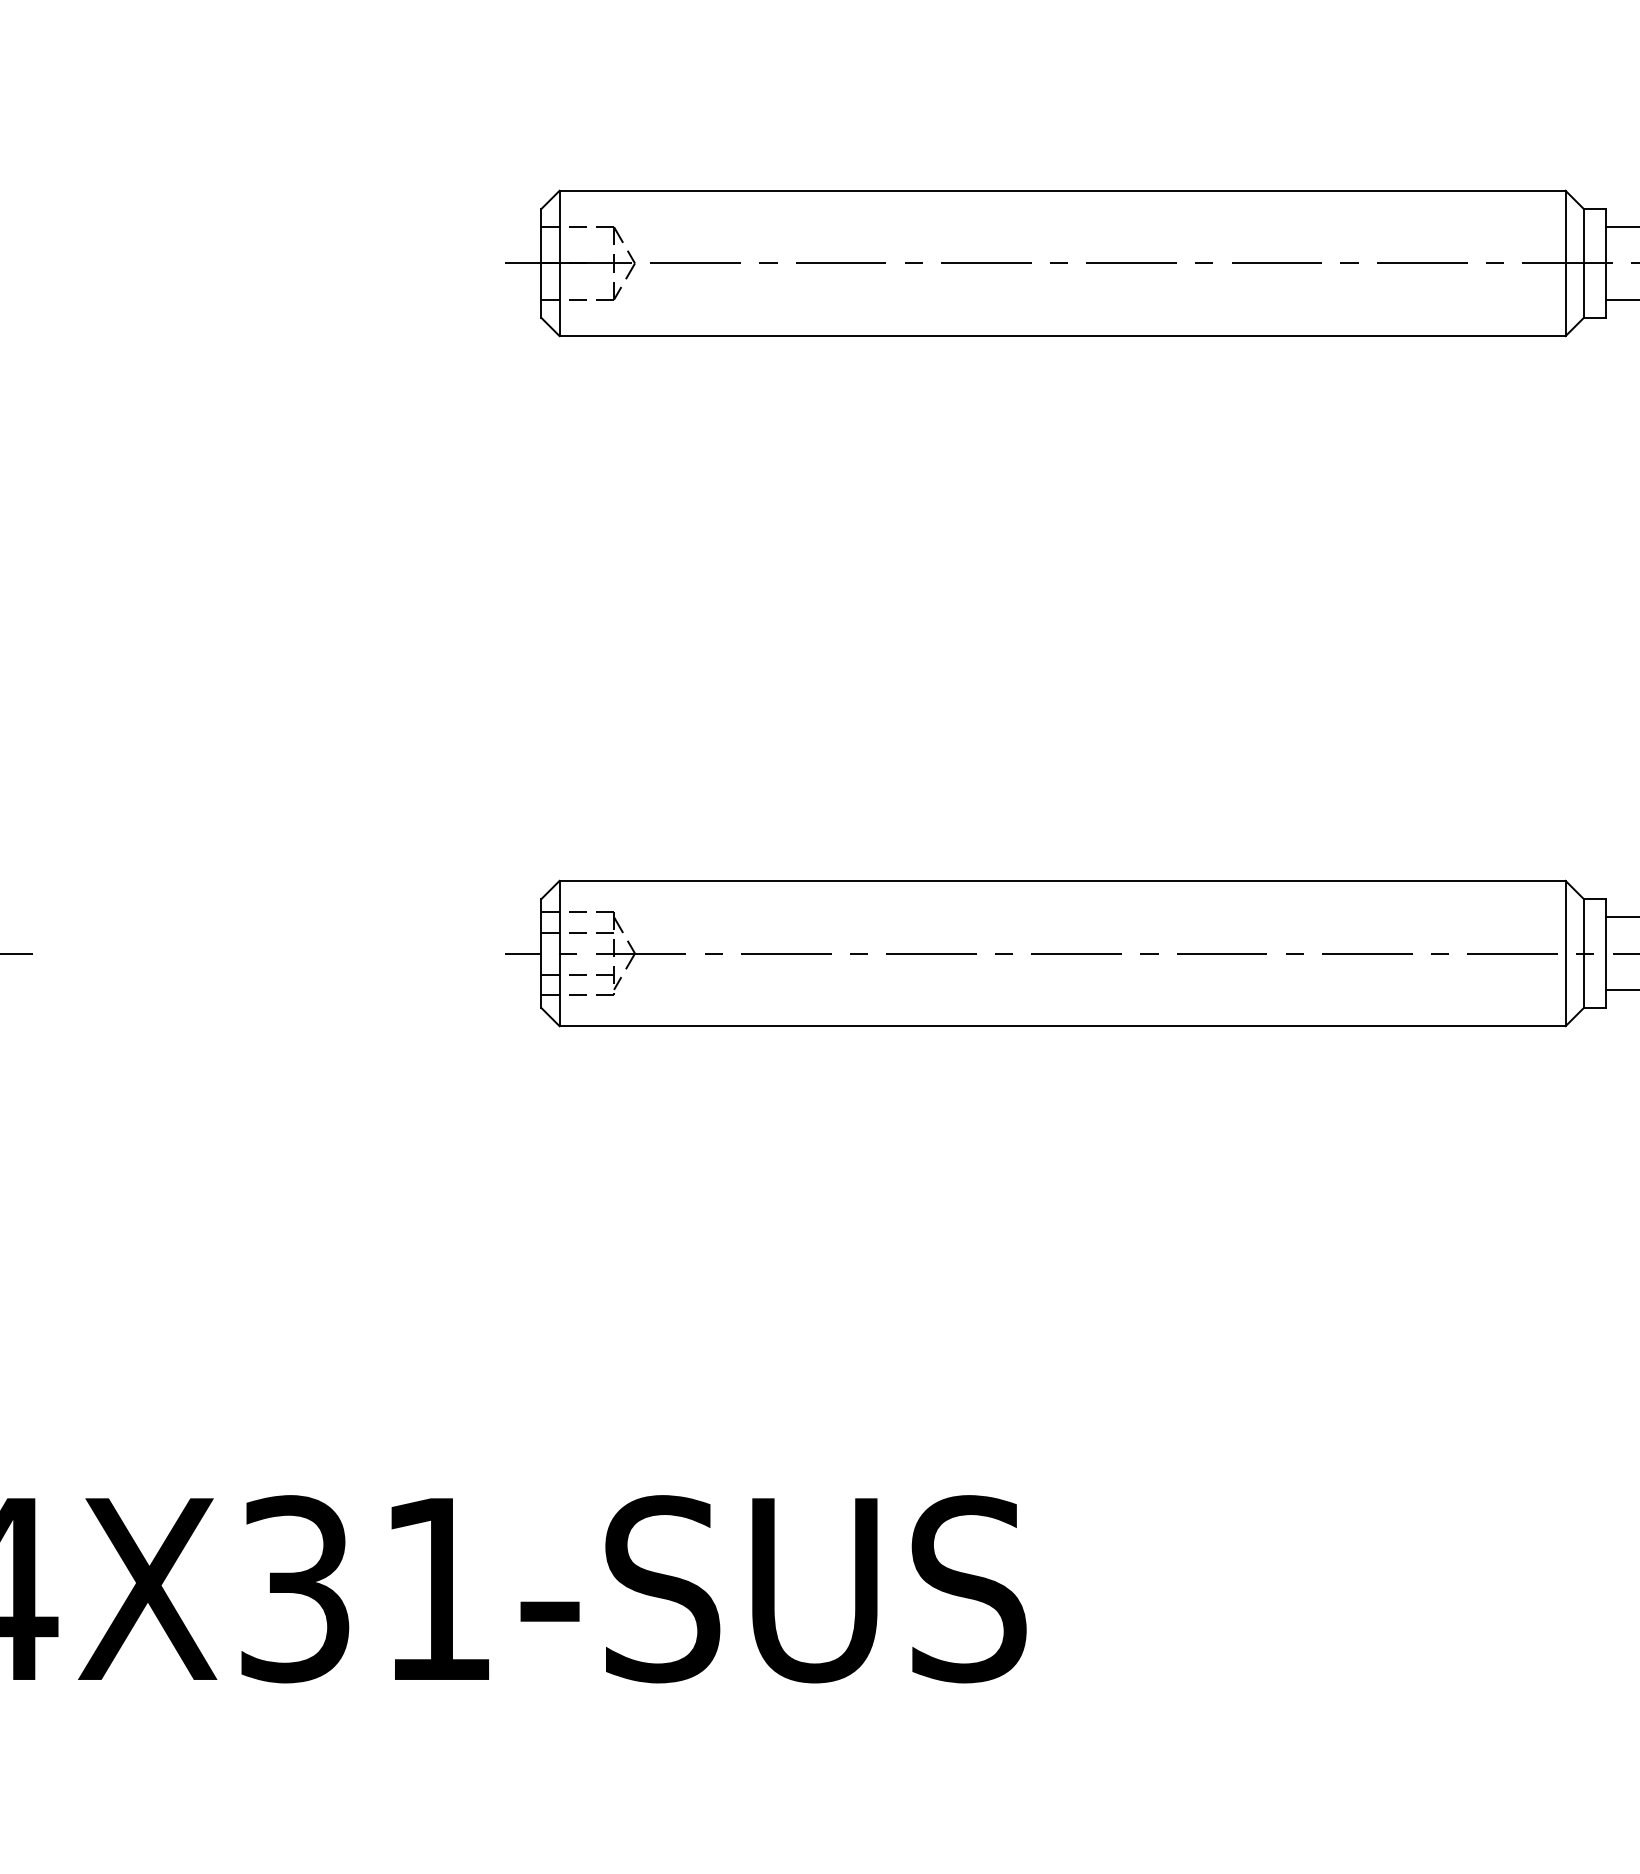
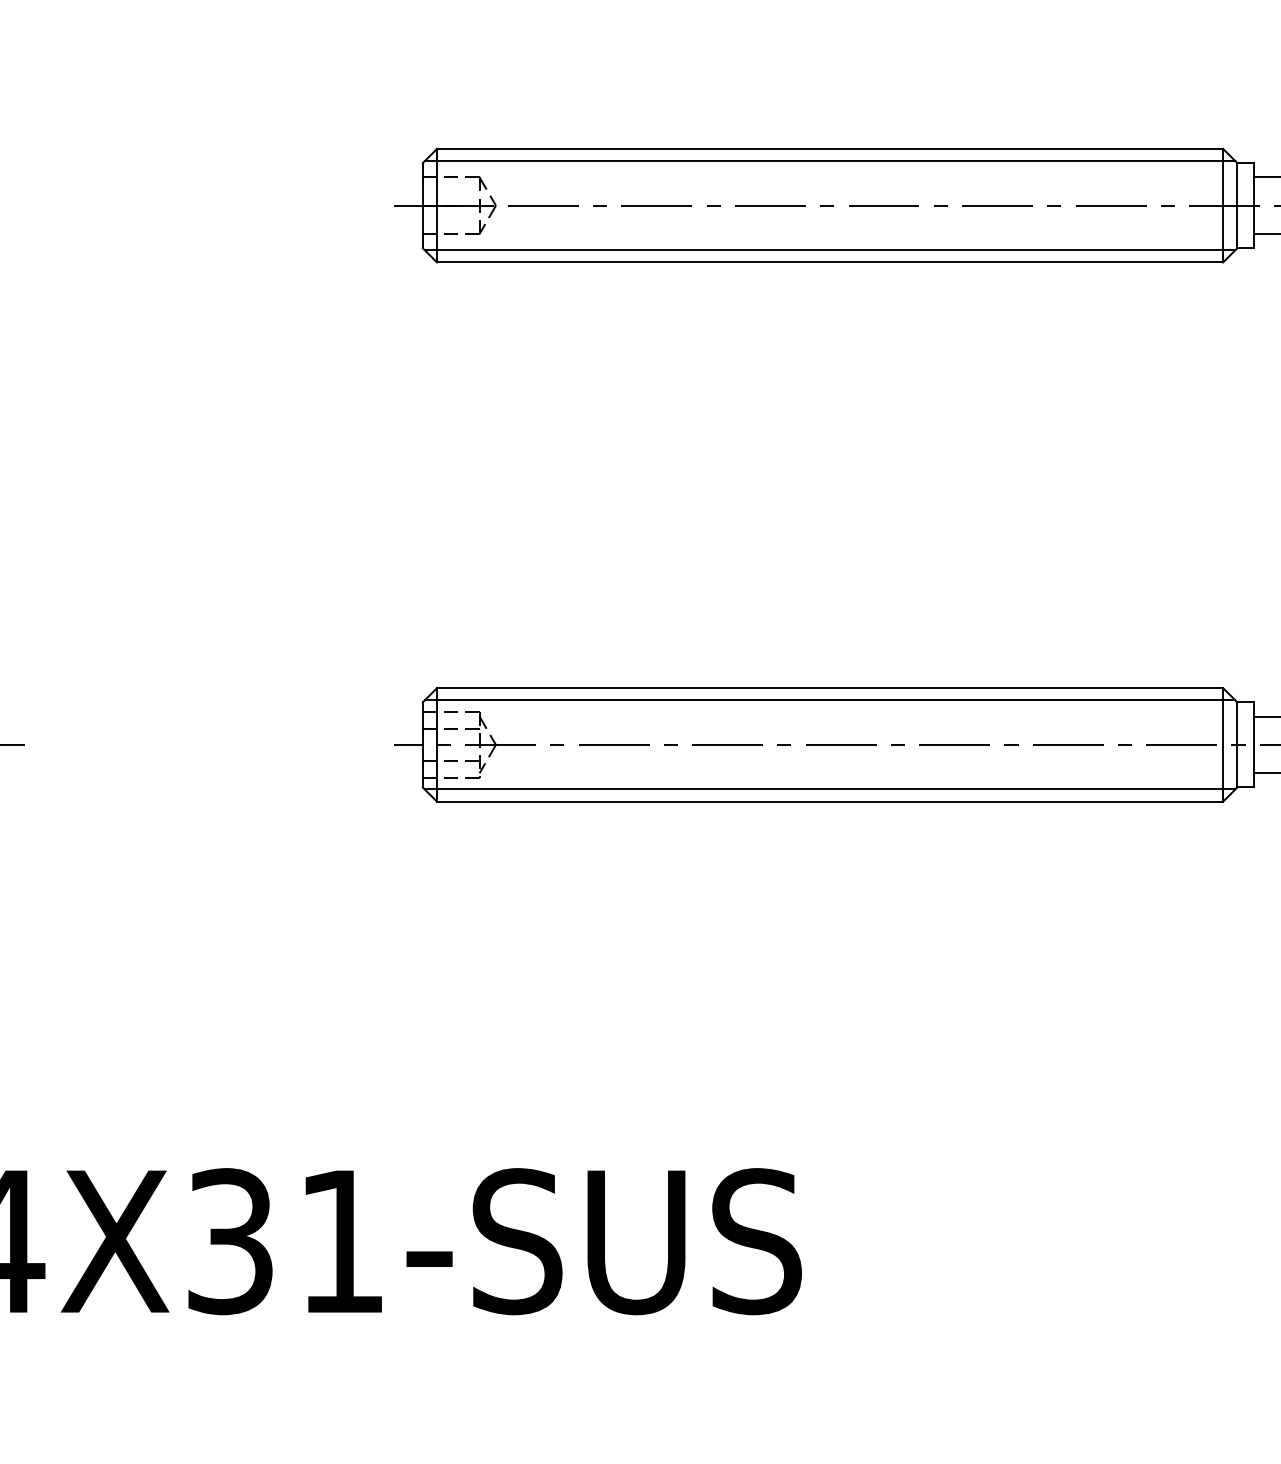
line: (1062, 206) -> (829, 161), added
line: (1062, 320) -> (829, 250), added
line: (1062, 896) -> (829, 700), added
line: (1062, 1010) -> (829, 789), added

